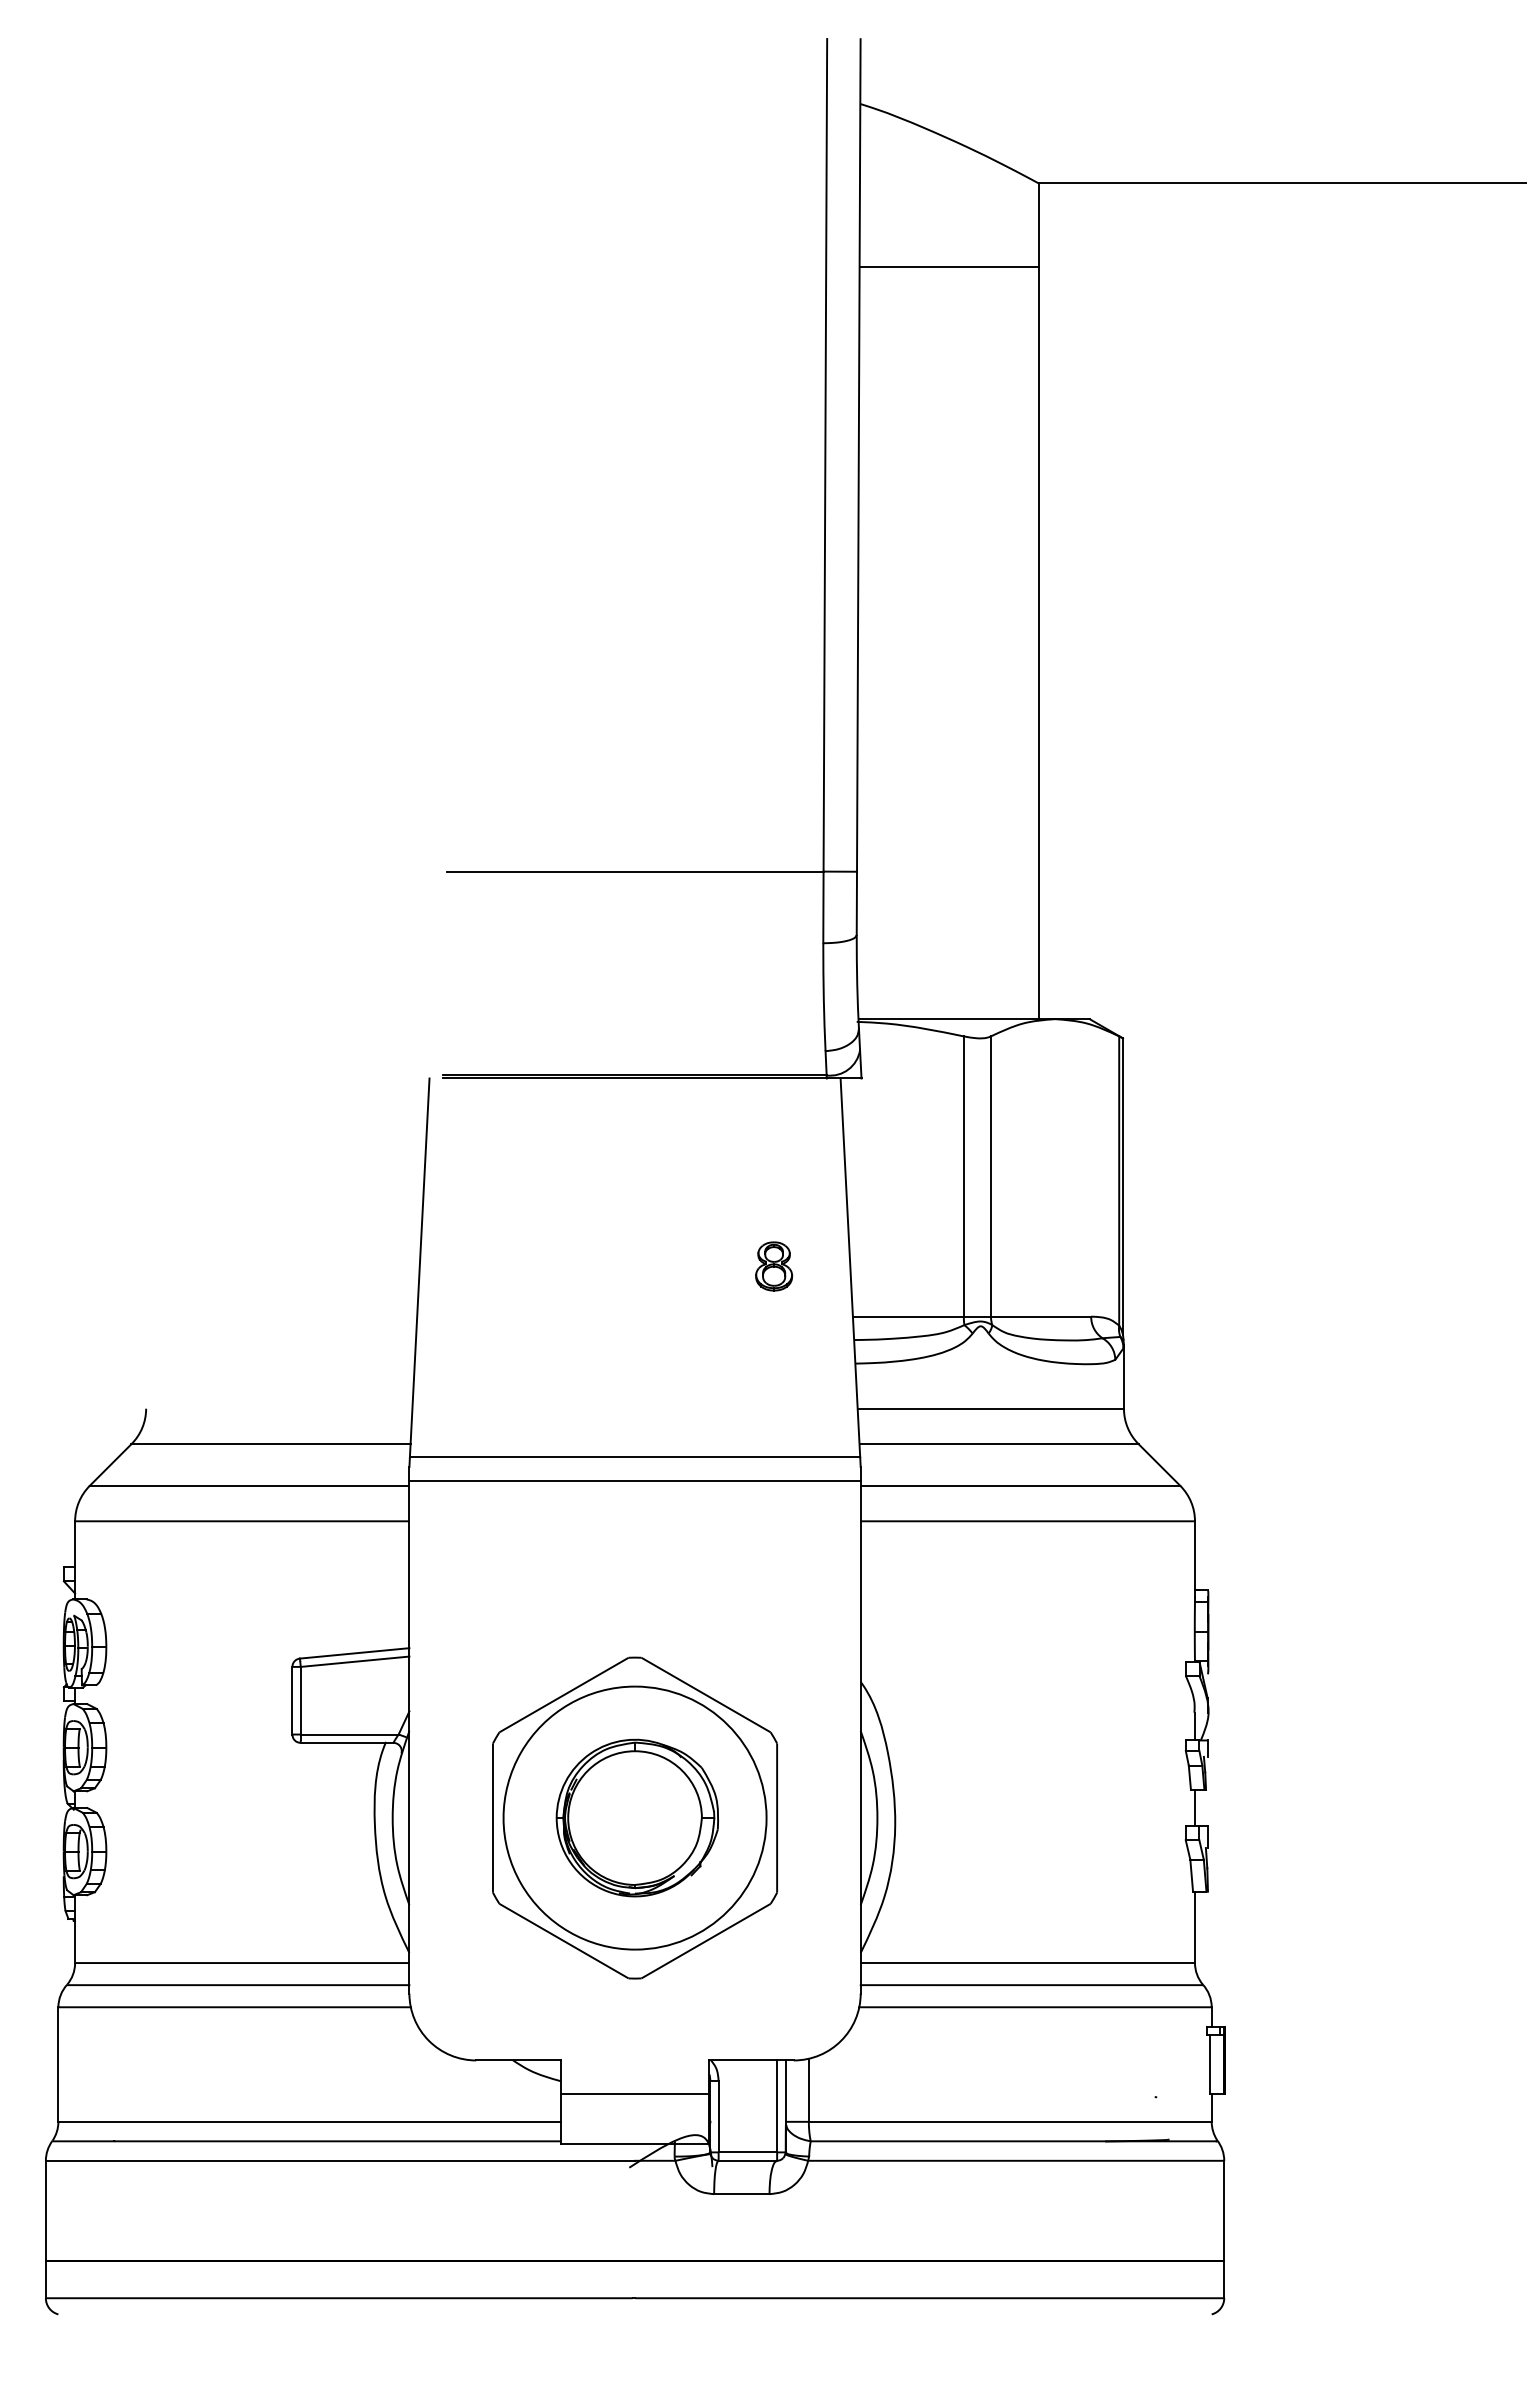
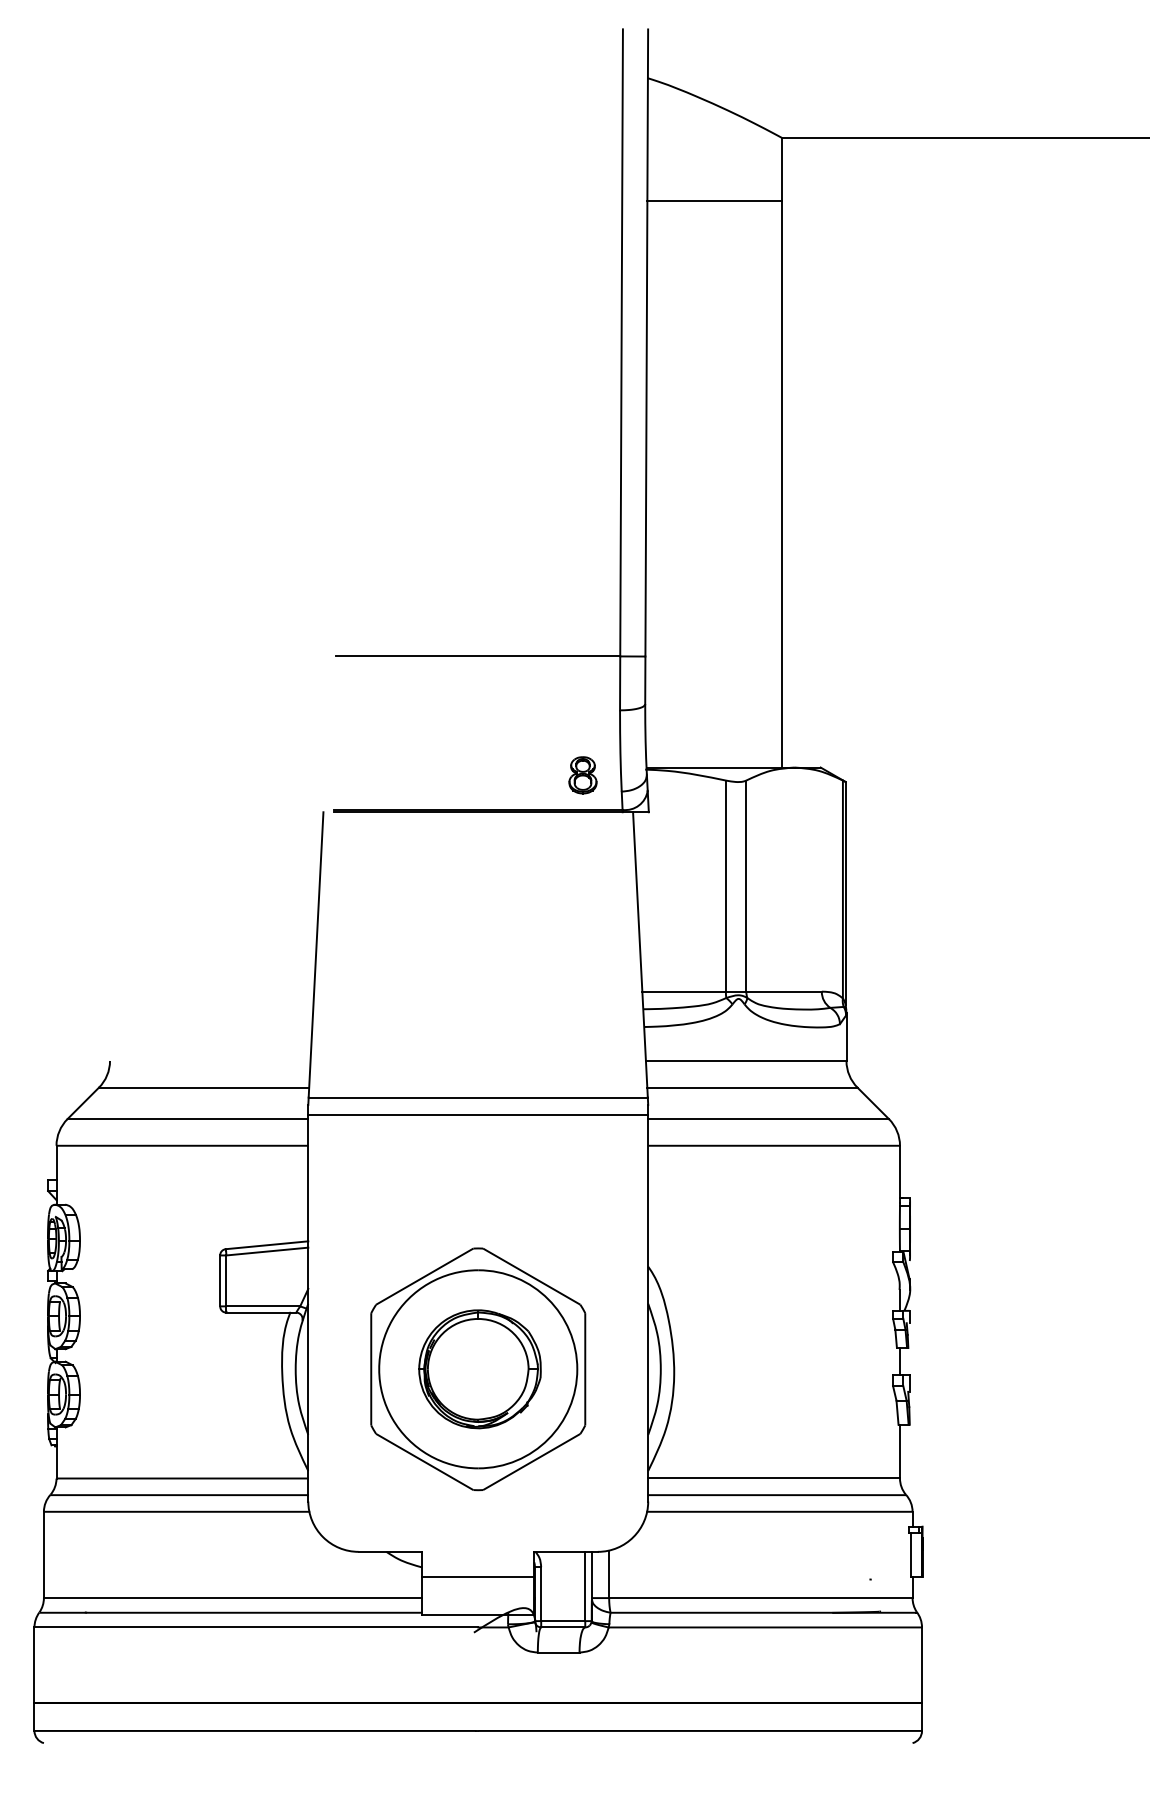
part: (774, 1266) -> (583, 775), moved

